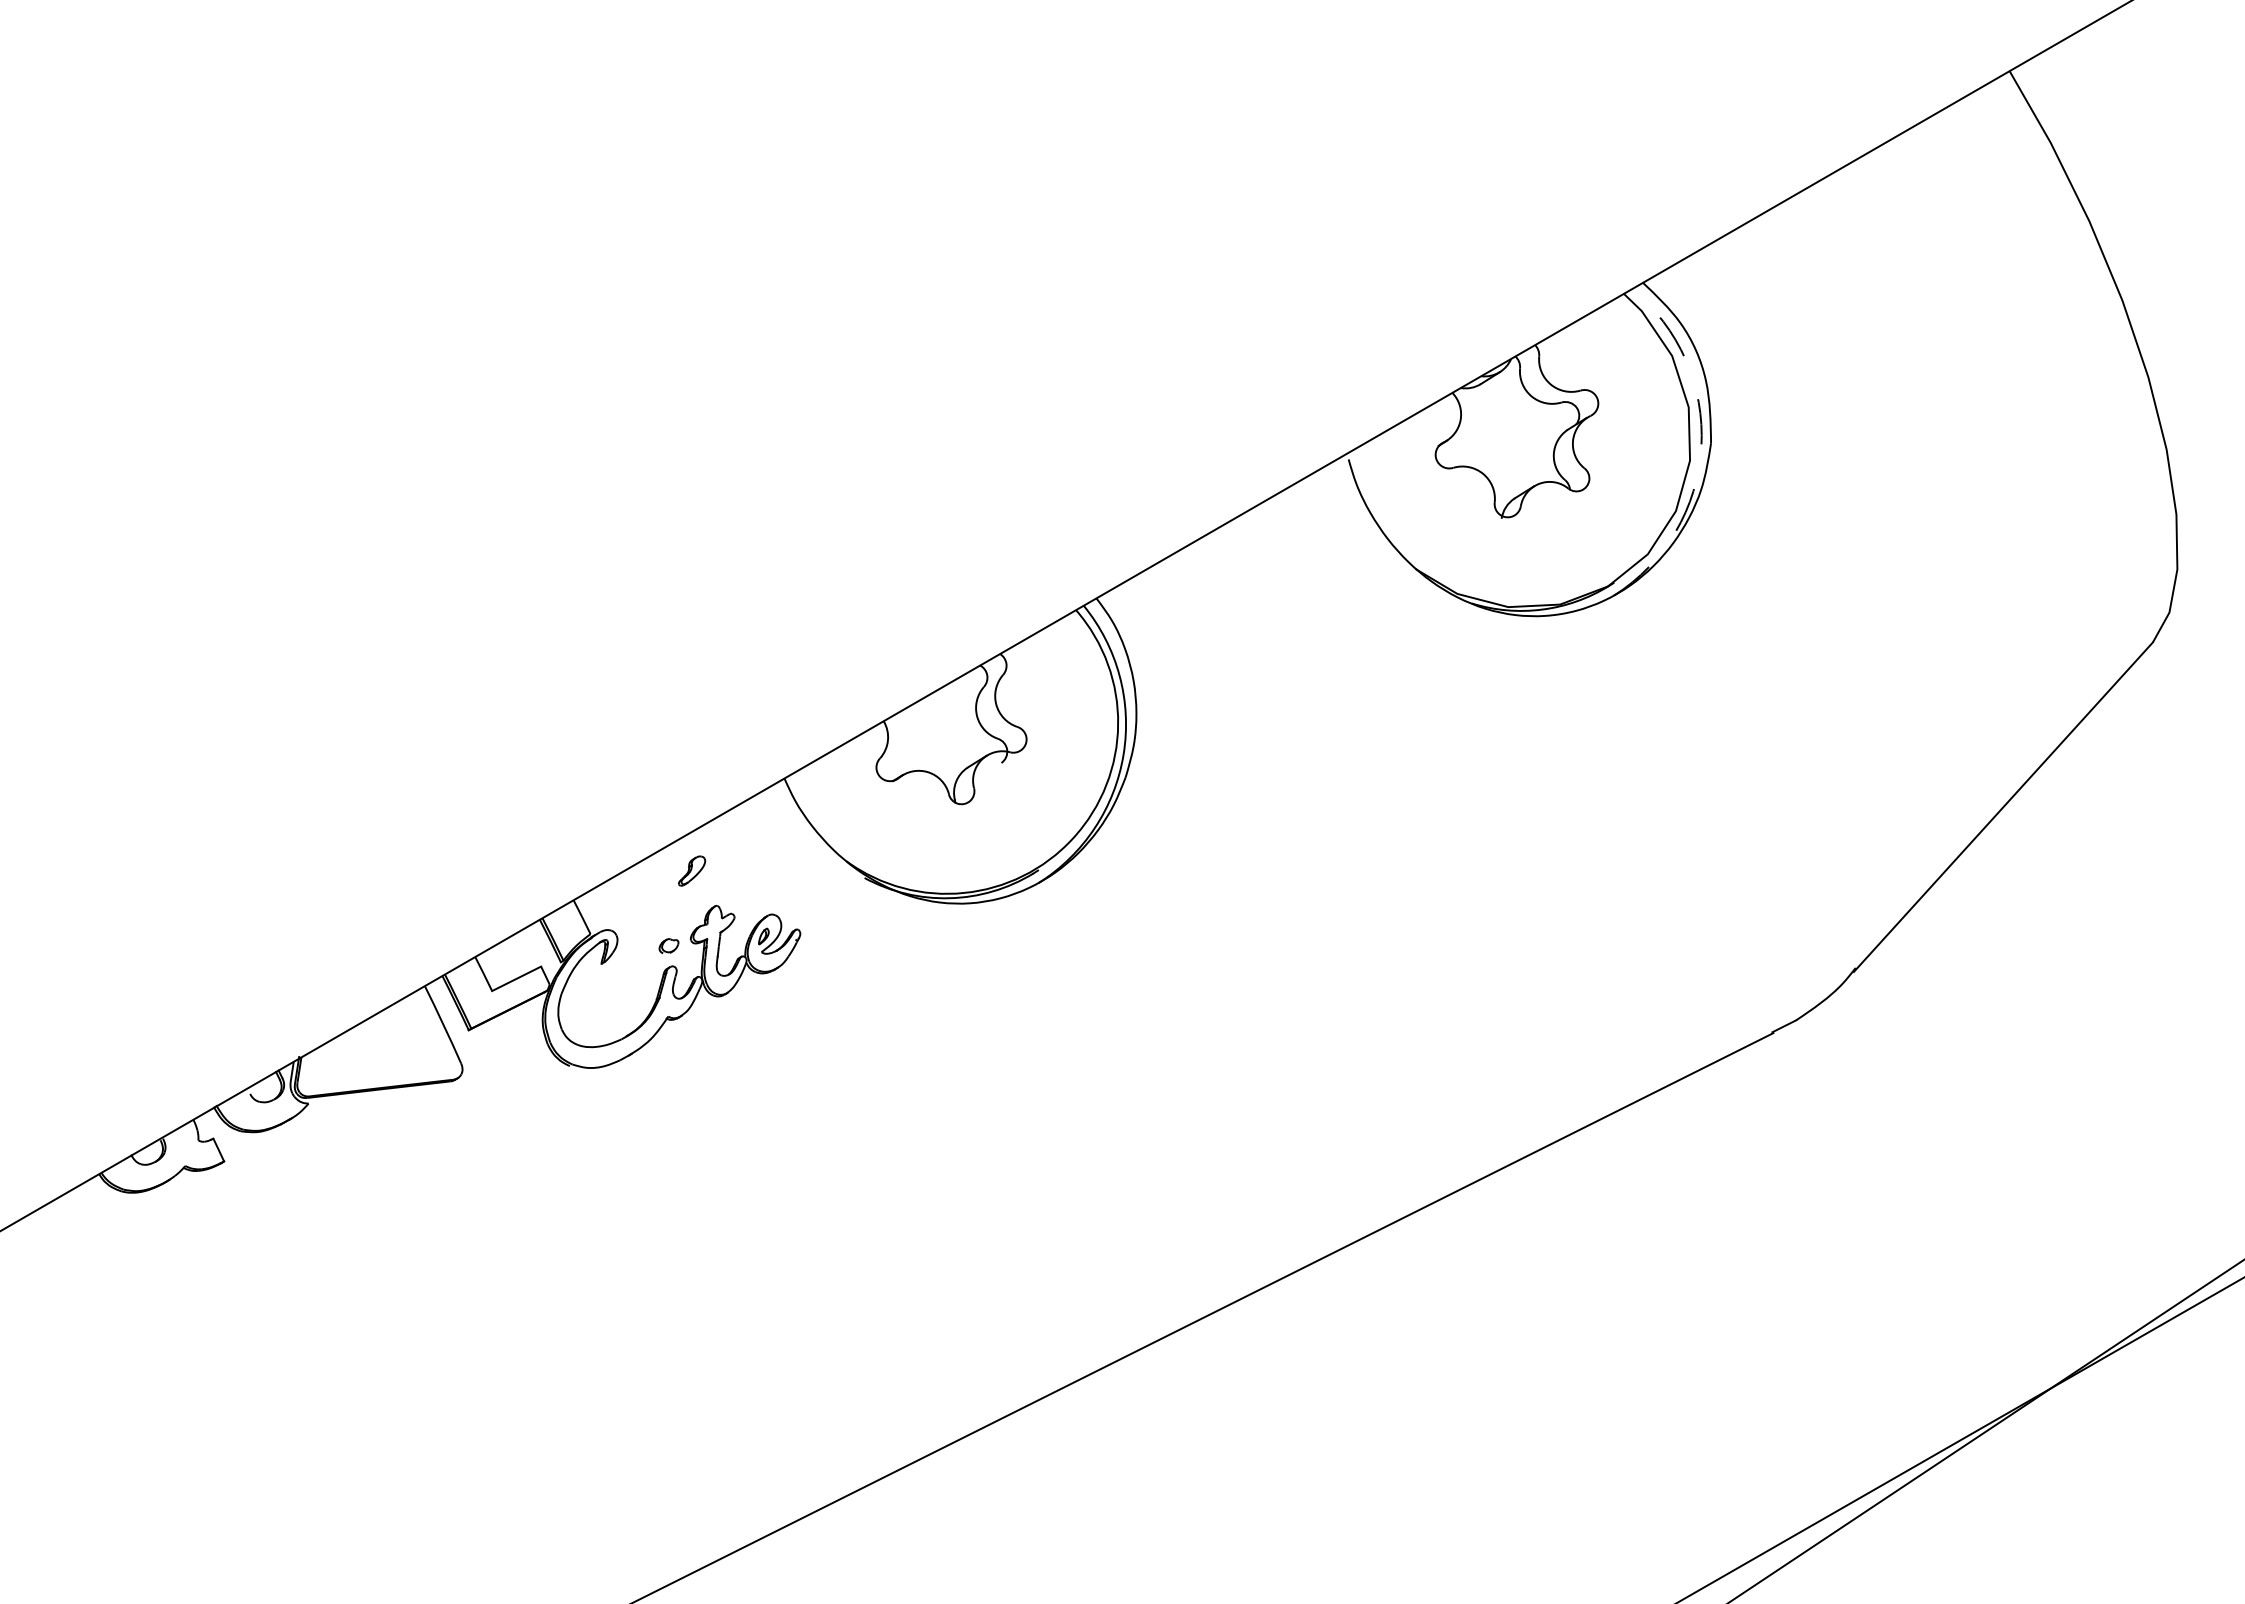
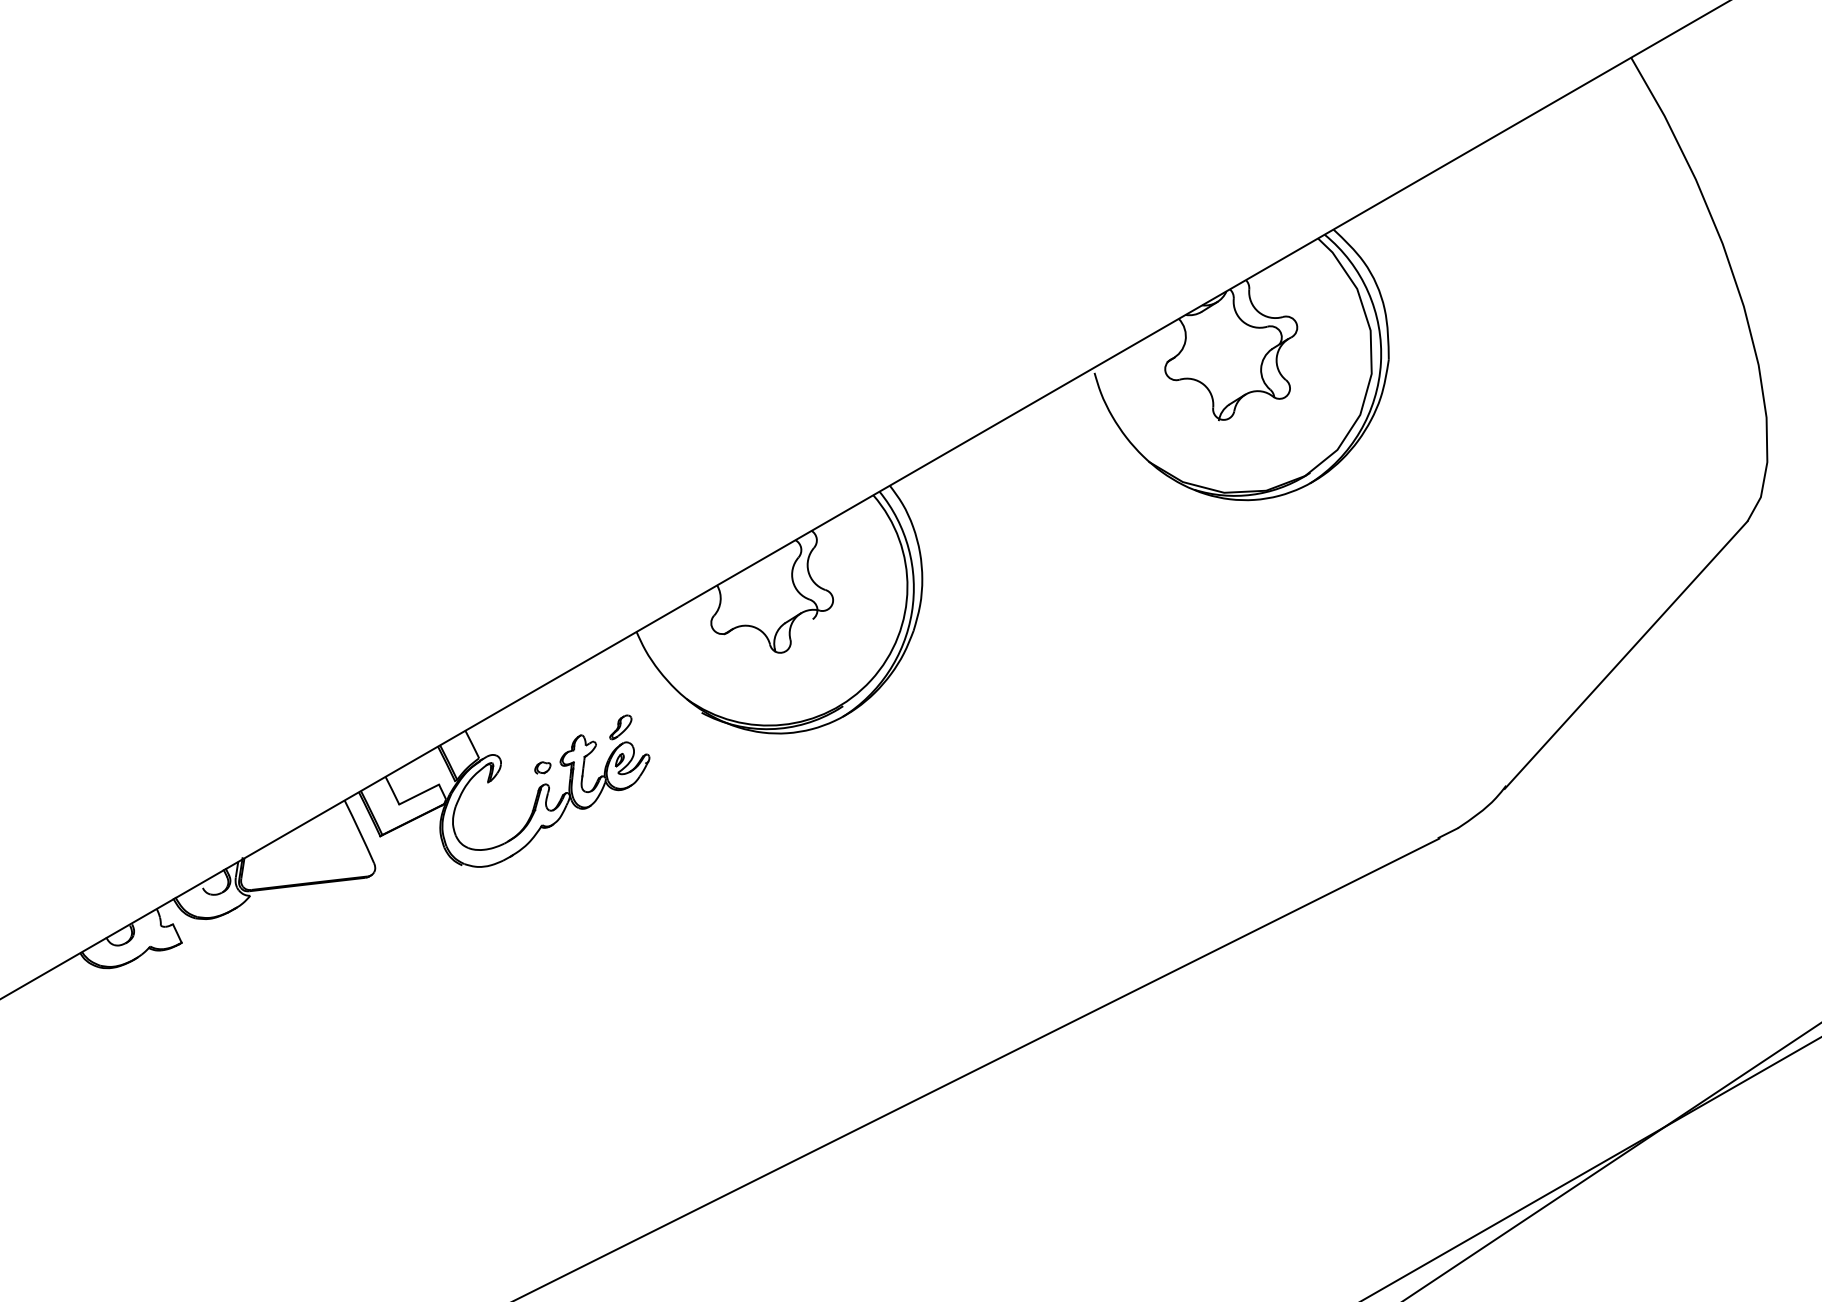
arc: (1701, 447) -> (1381, 363), dashed -> solid
part: (692, 870) -> (621, 726), moved

